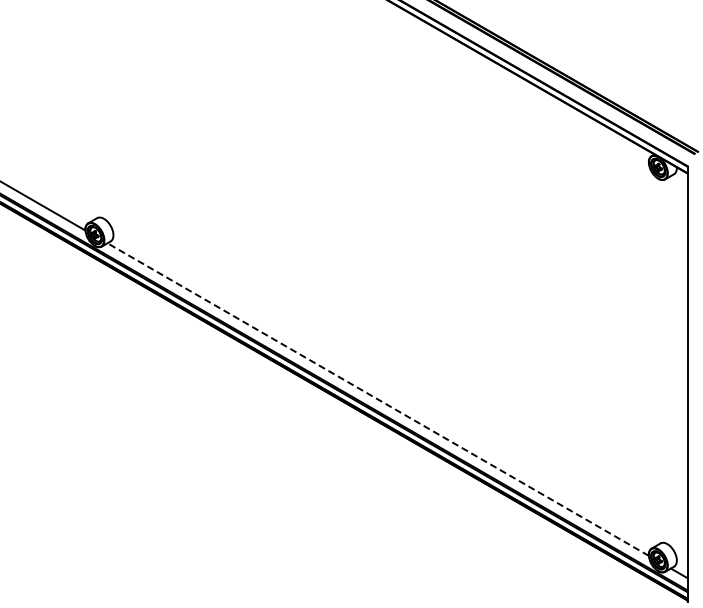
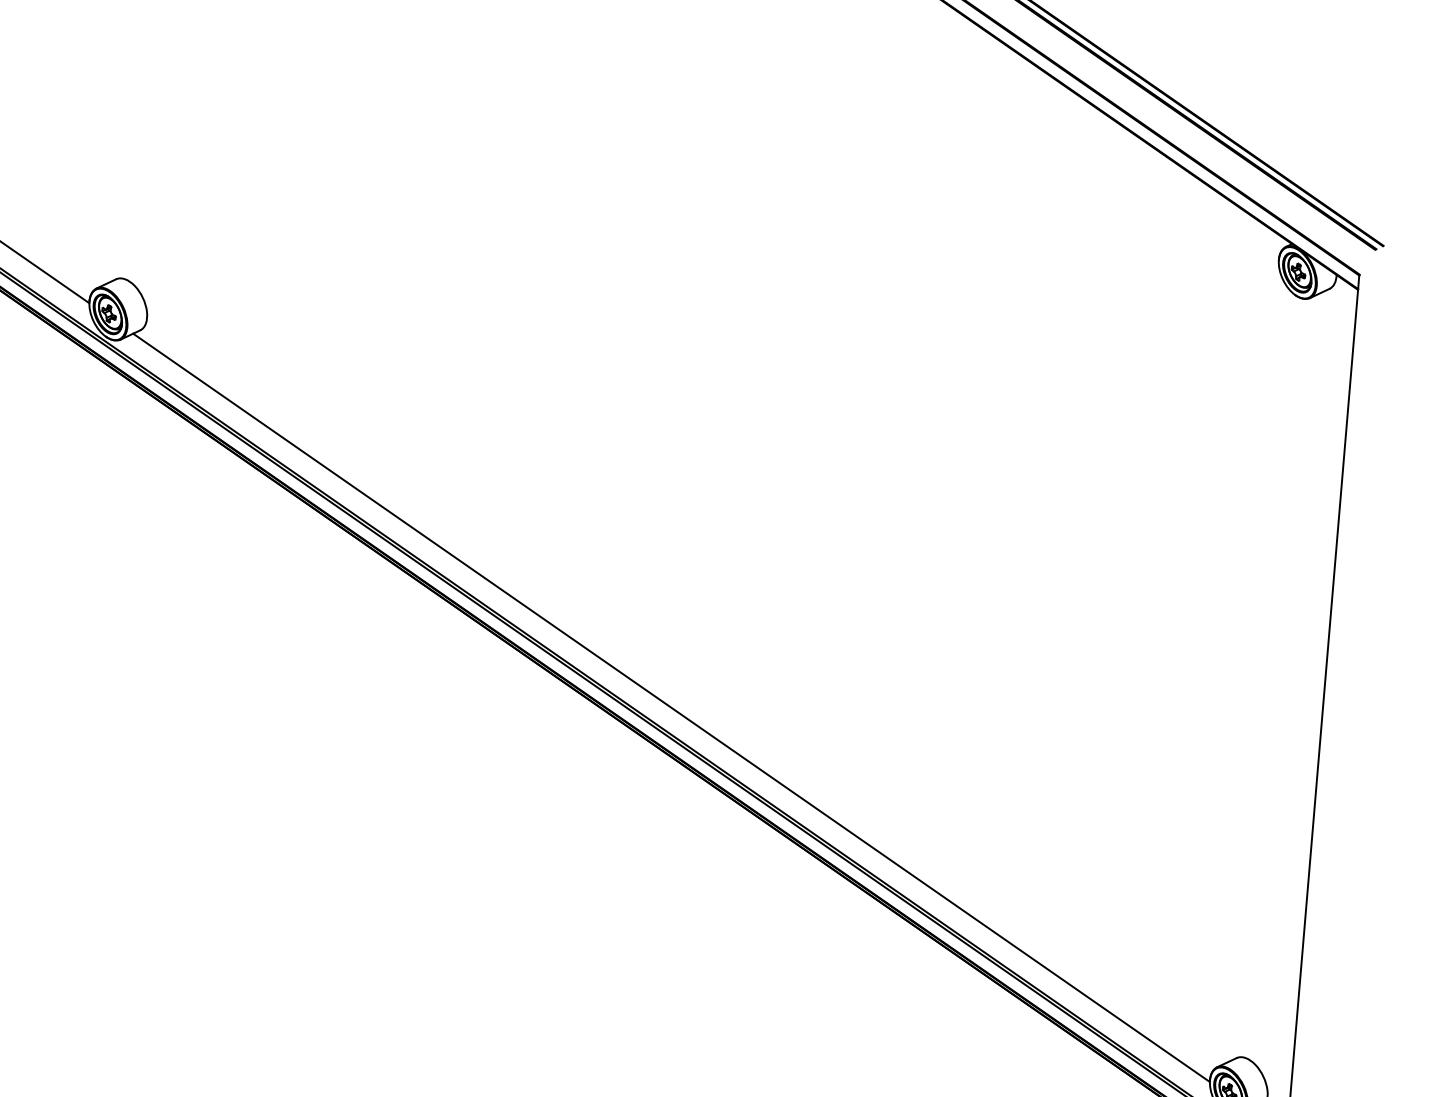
line: (378, 399) -> (672, 707), dashed -> solid

